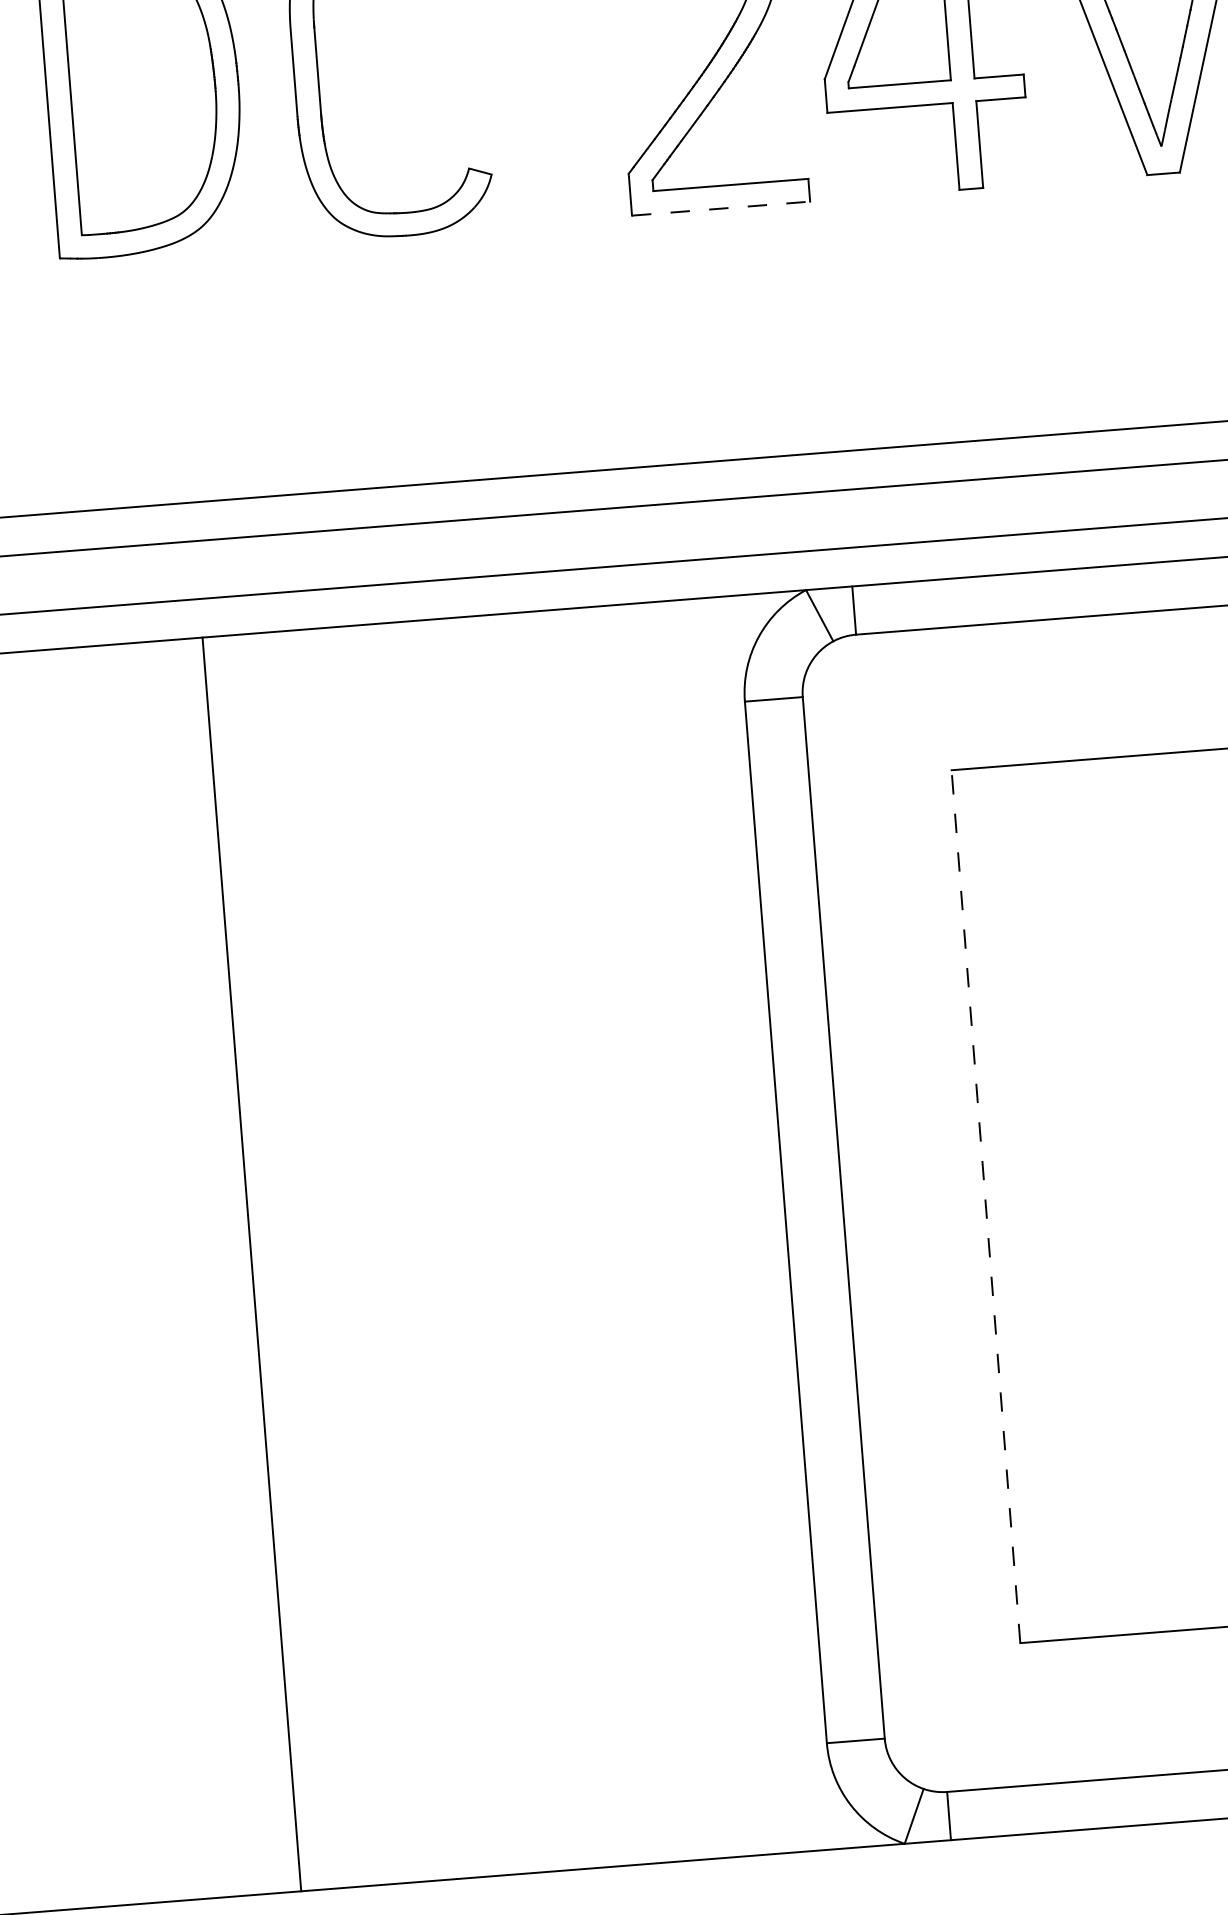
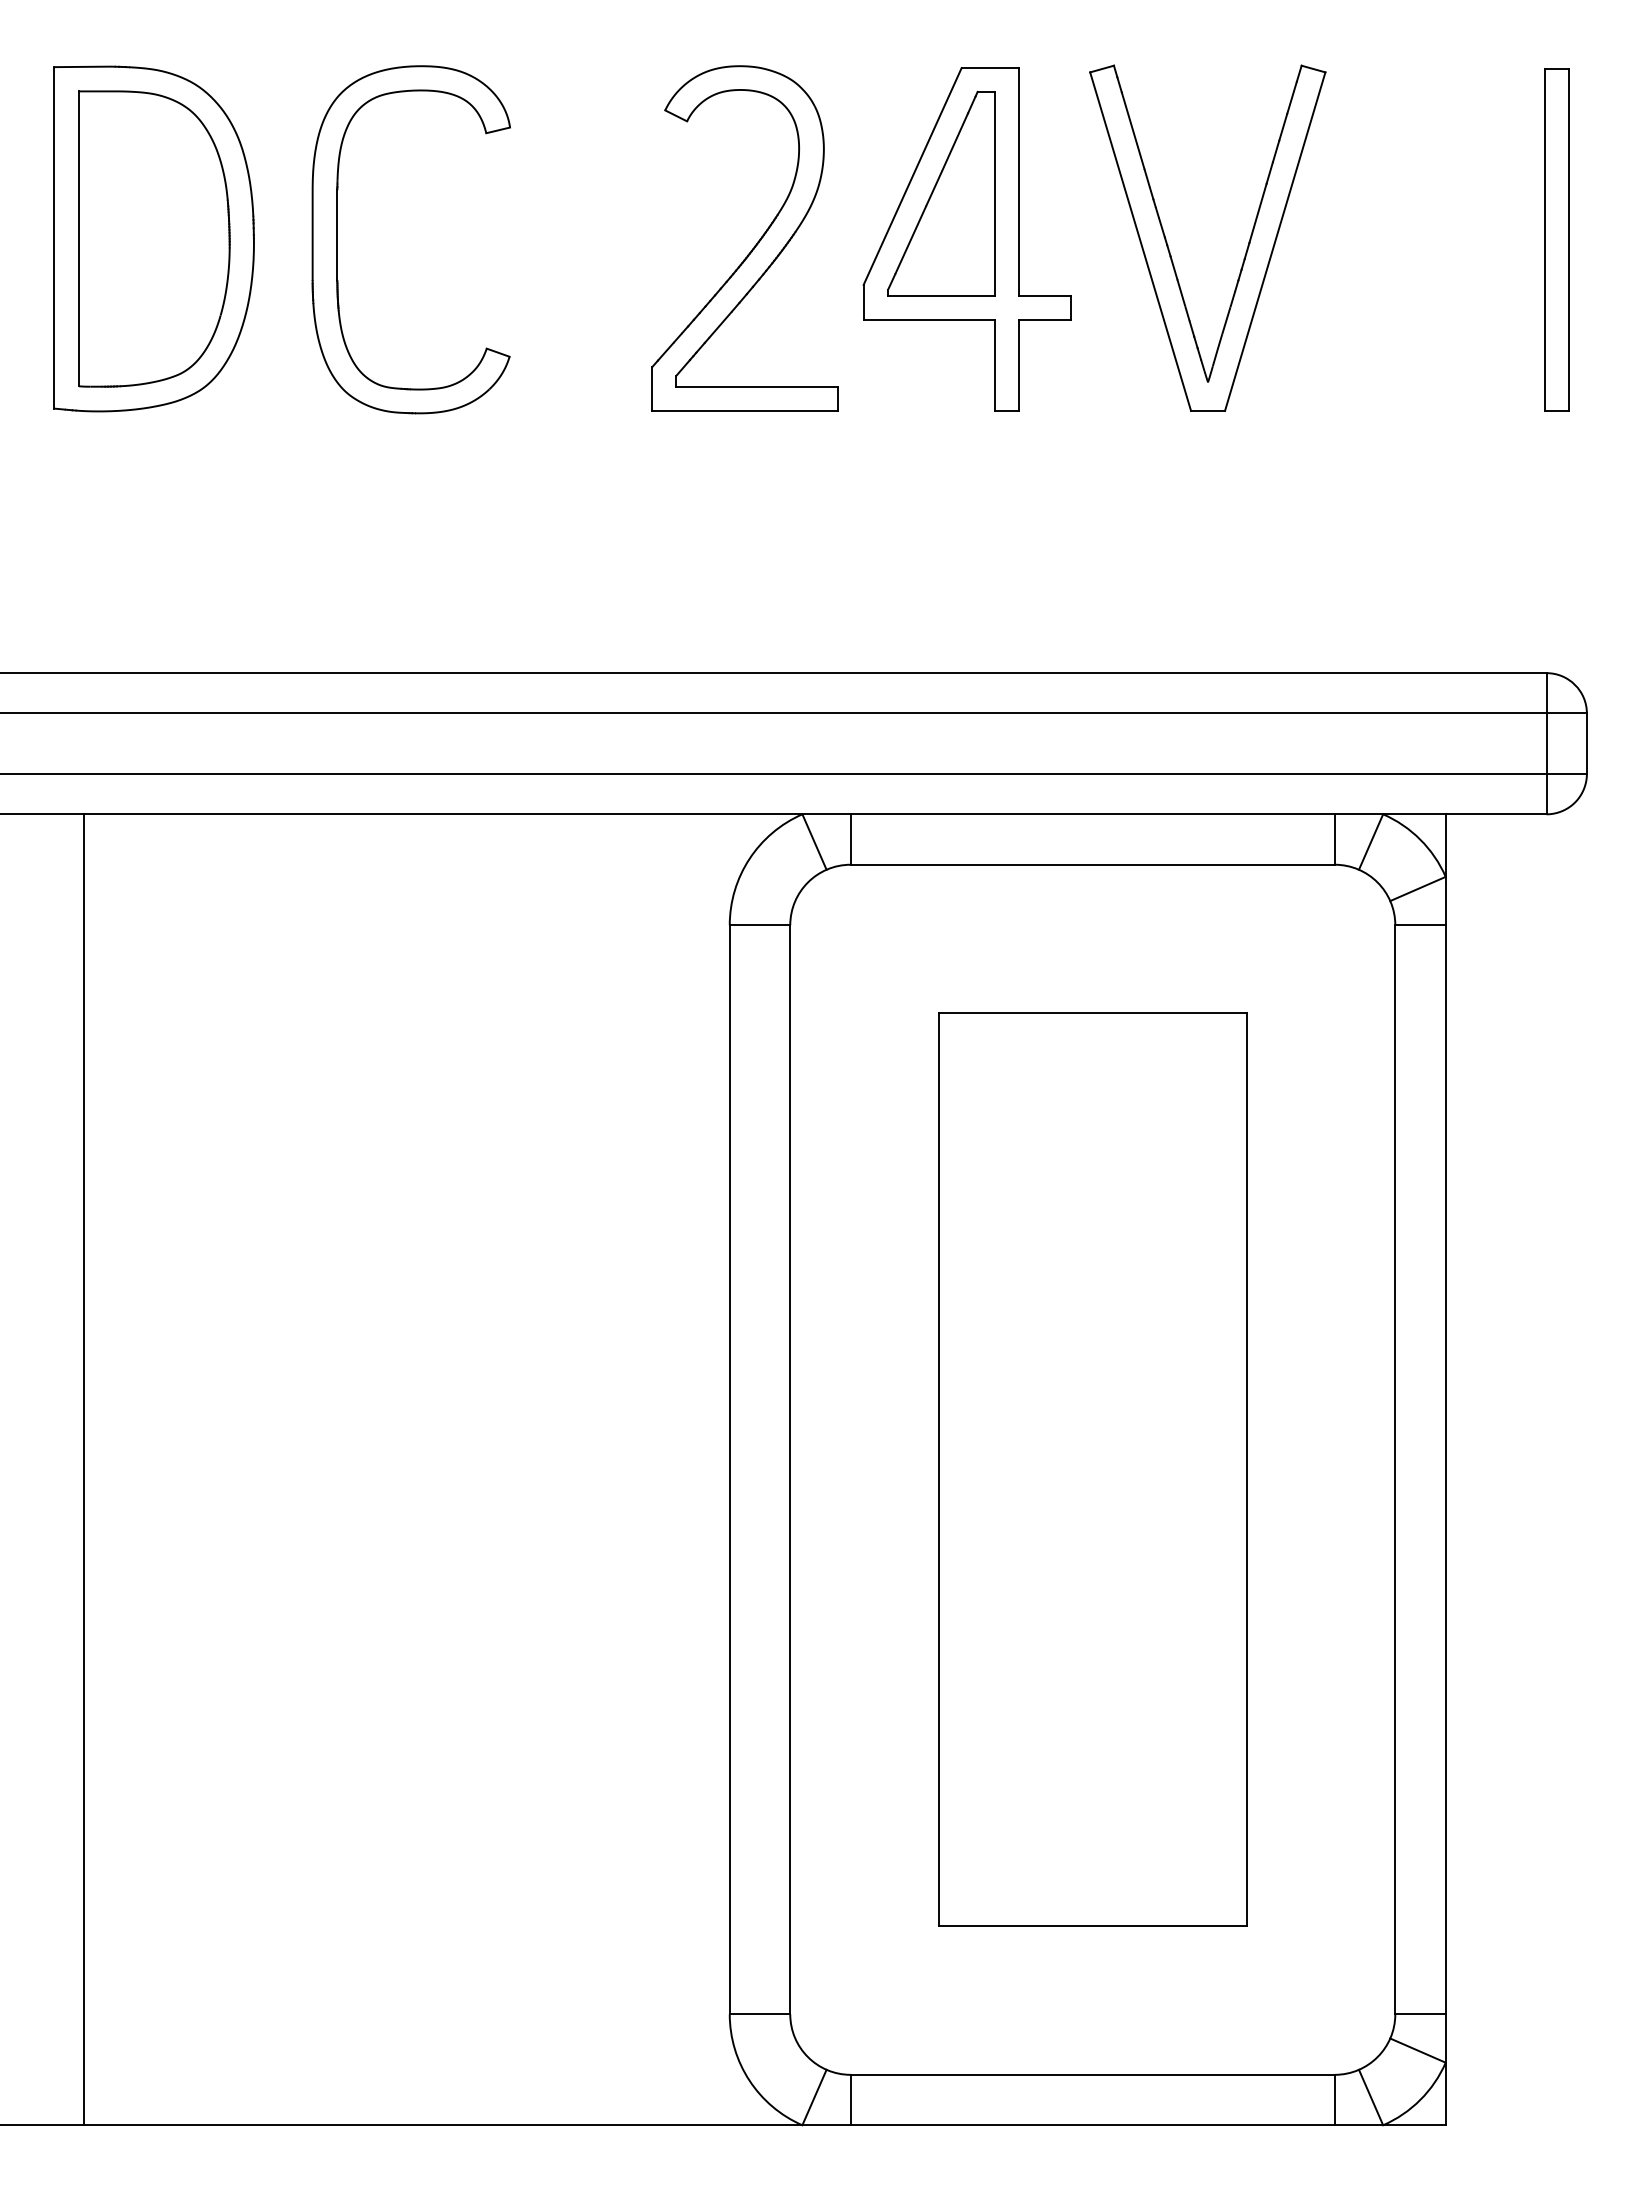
line: (721, 208) -> (745, 410), dashed -> solid
line: (985, 1206) -> (938, 1469), dashed -> solid
line: (251, 1264) -> (84, 1469), moved

